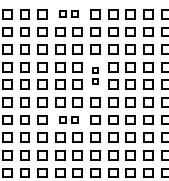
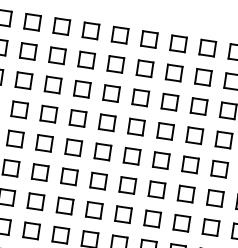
part: (68, 14) -> (104, 33), size x1.43
part: (95, 75) -> (134, 140), size x1.67
part: (68, 119) -> (78, 207), size x1.43

